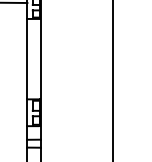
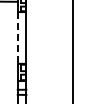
line: (27, 58) -> (17, 37), solid -> dashed

